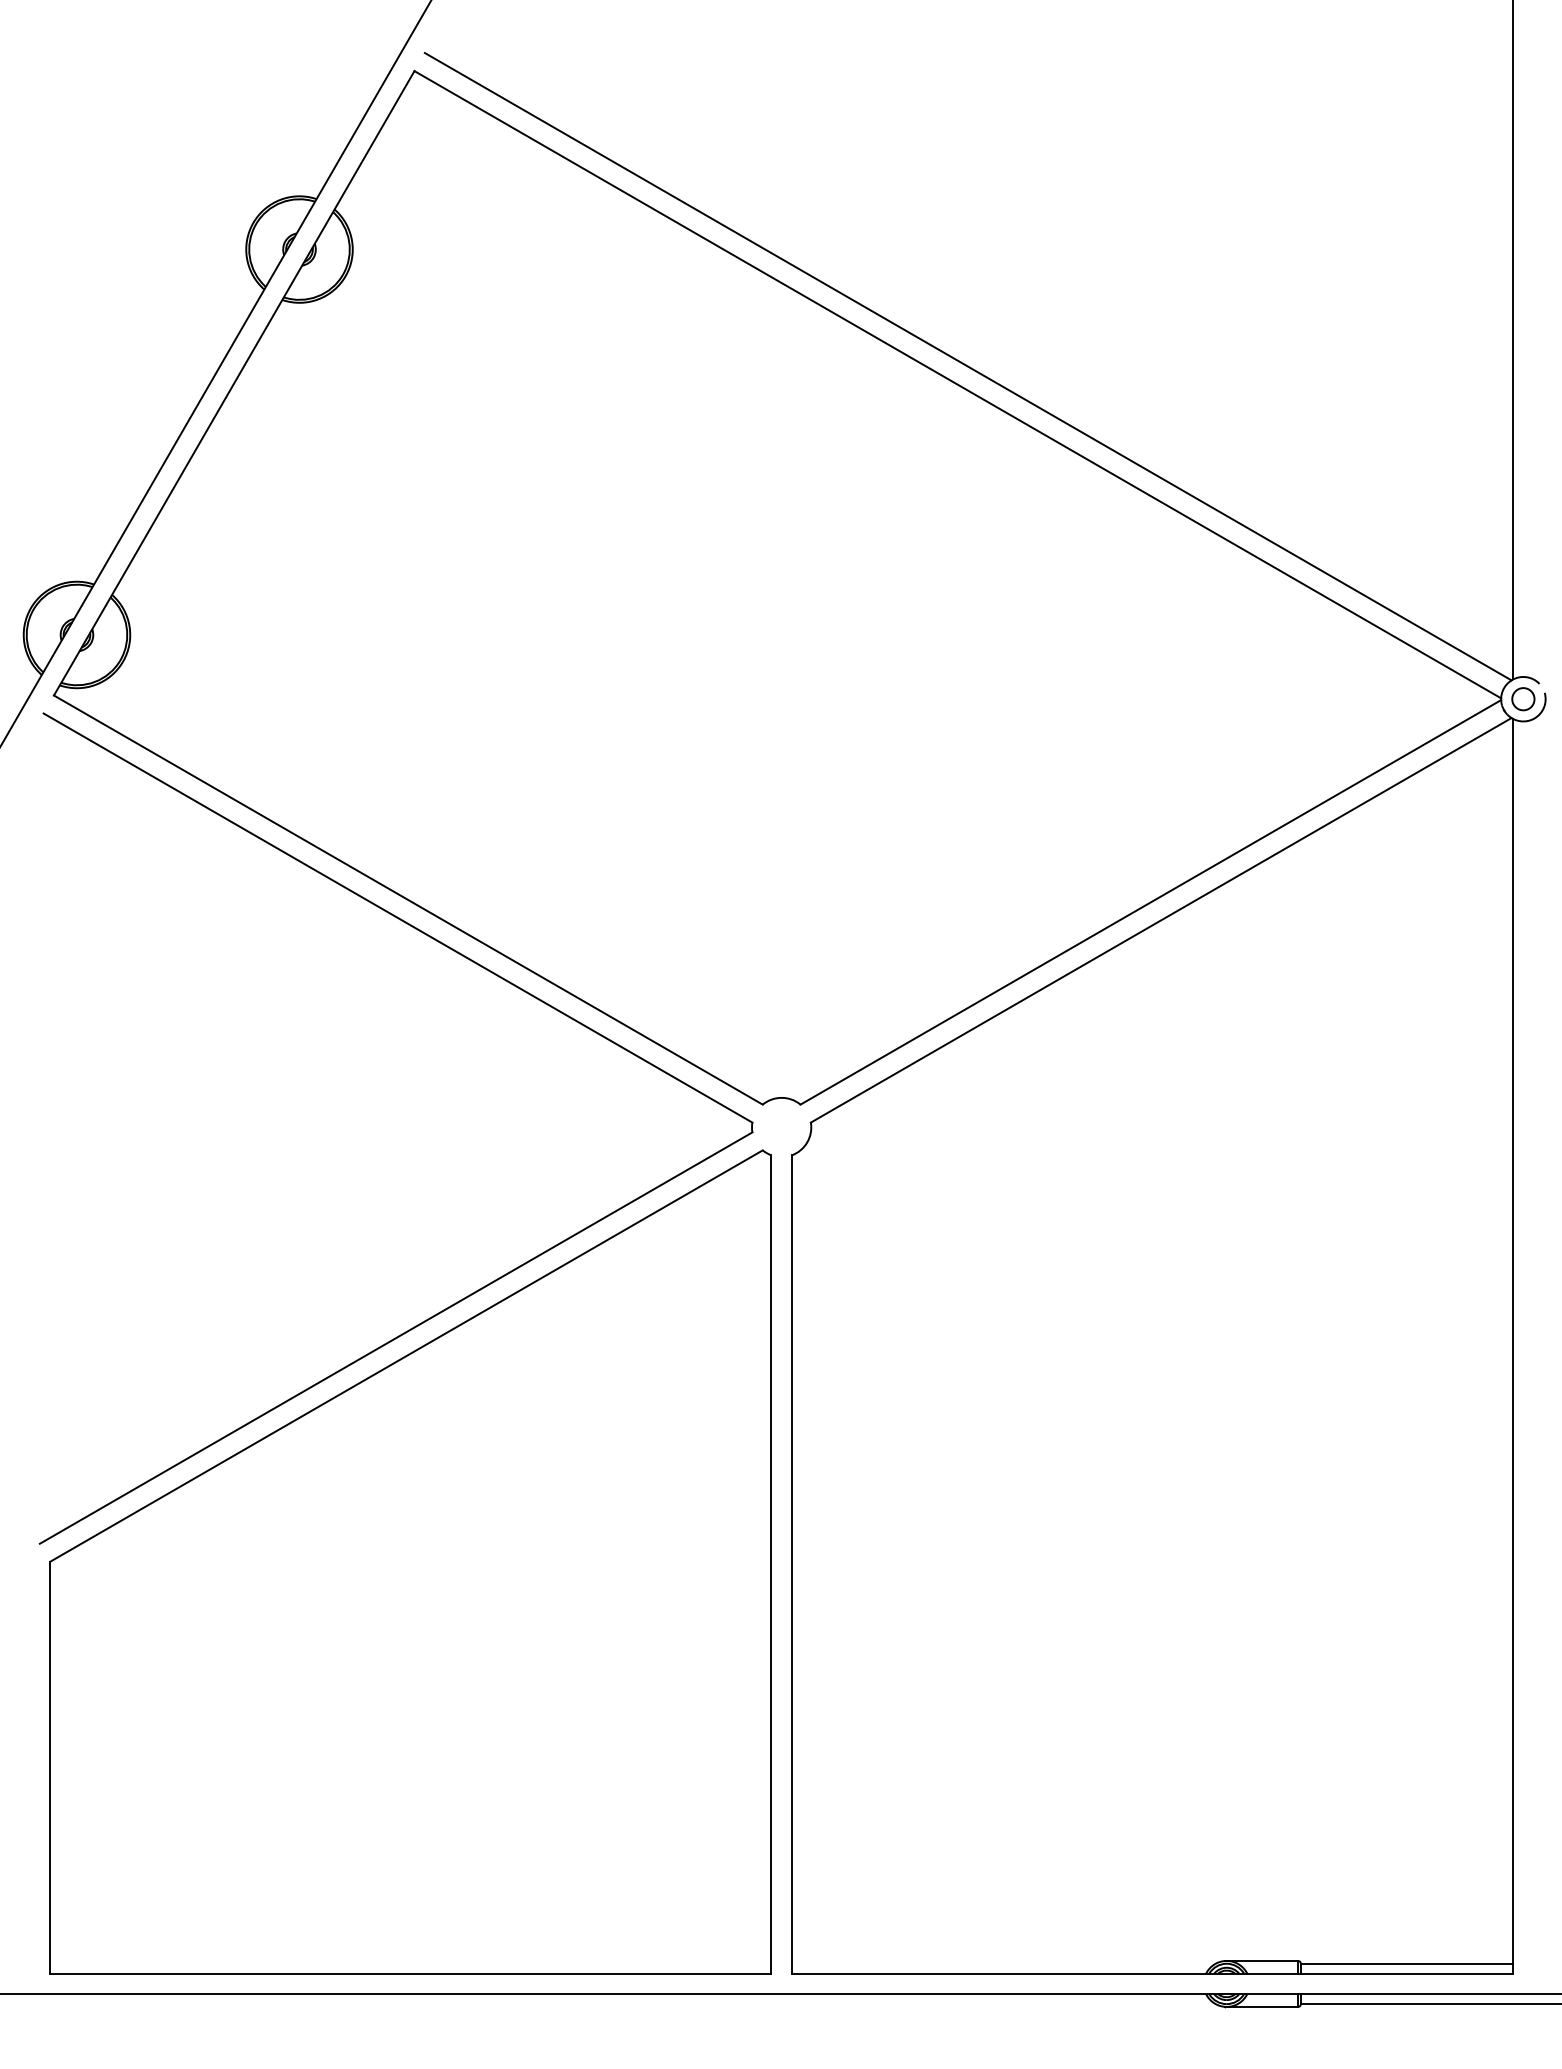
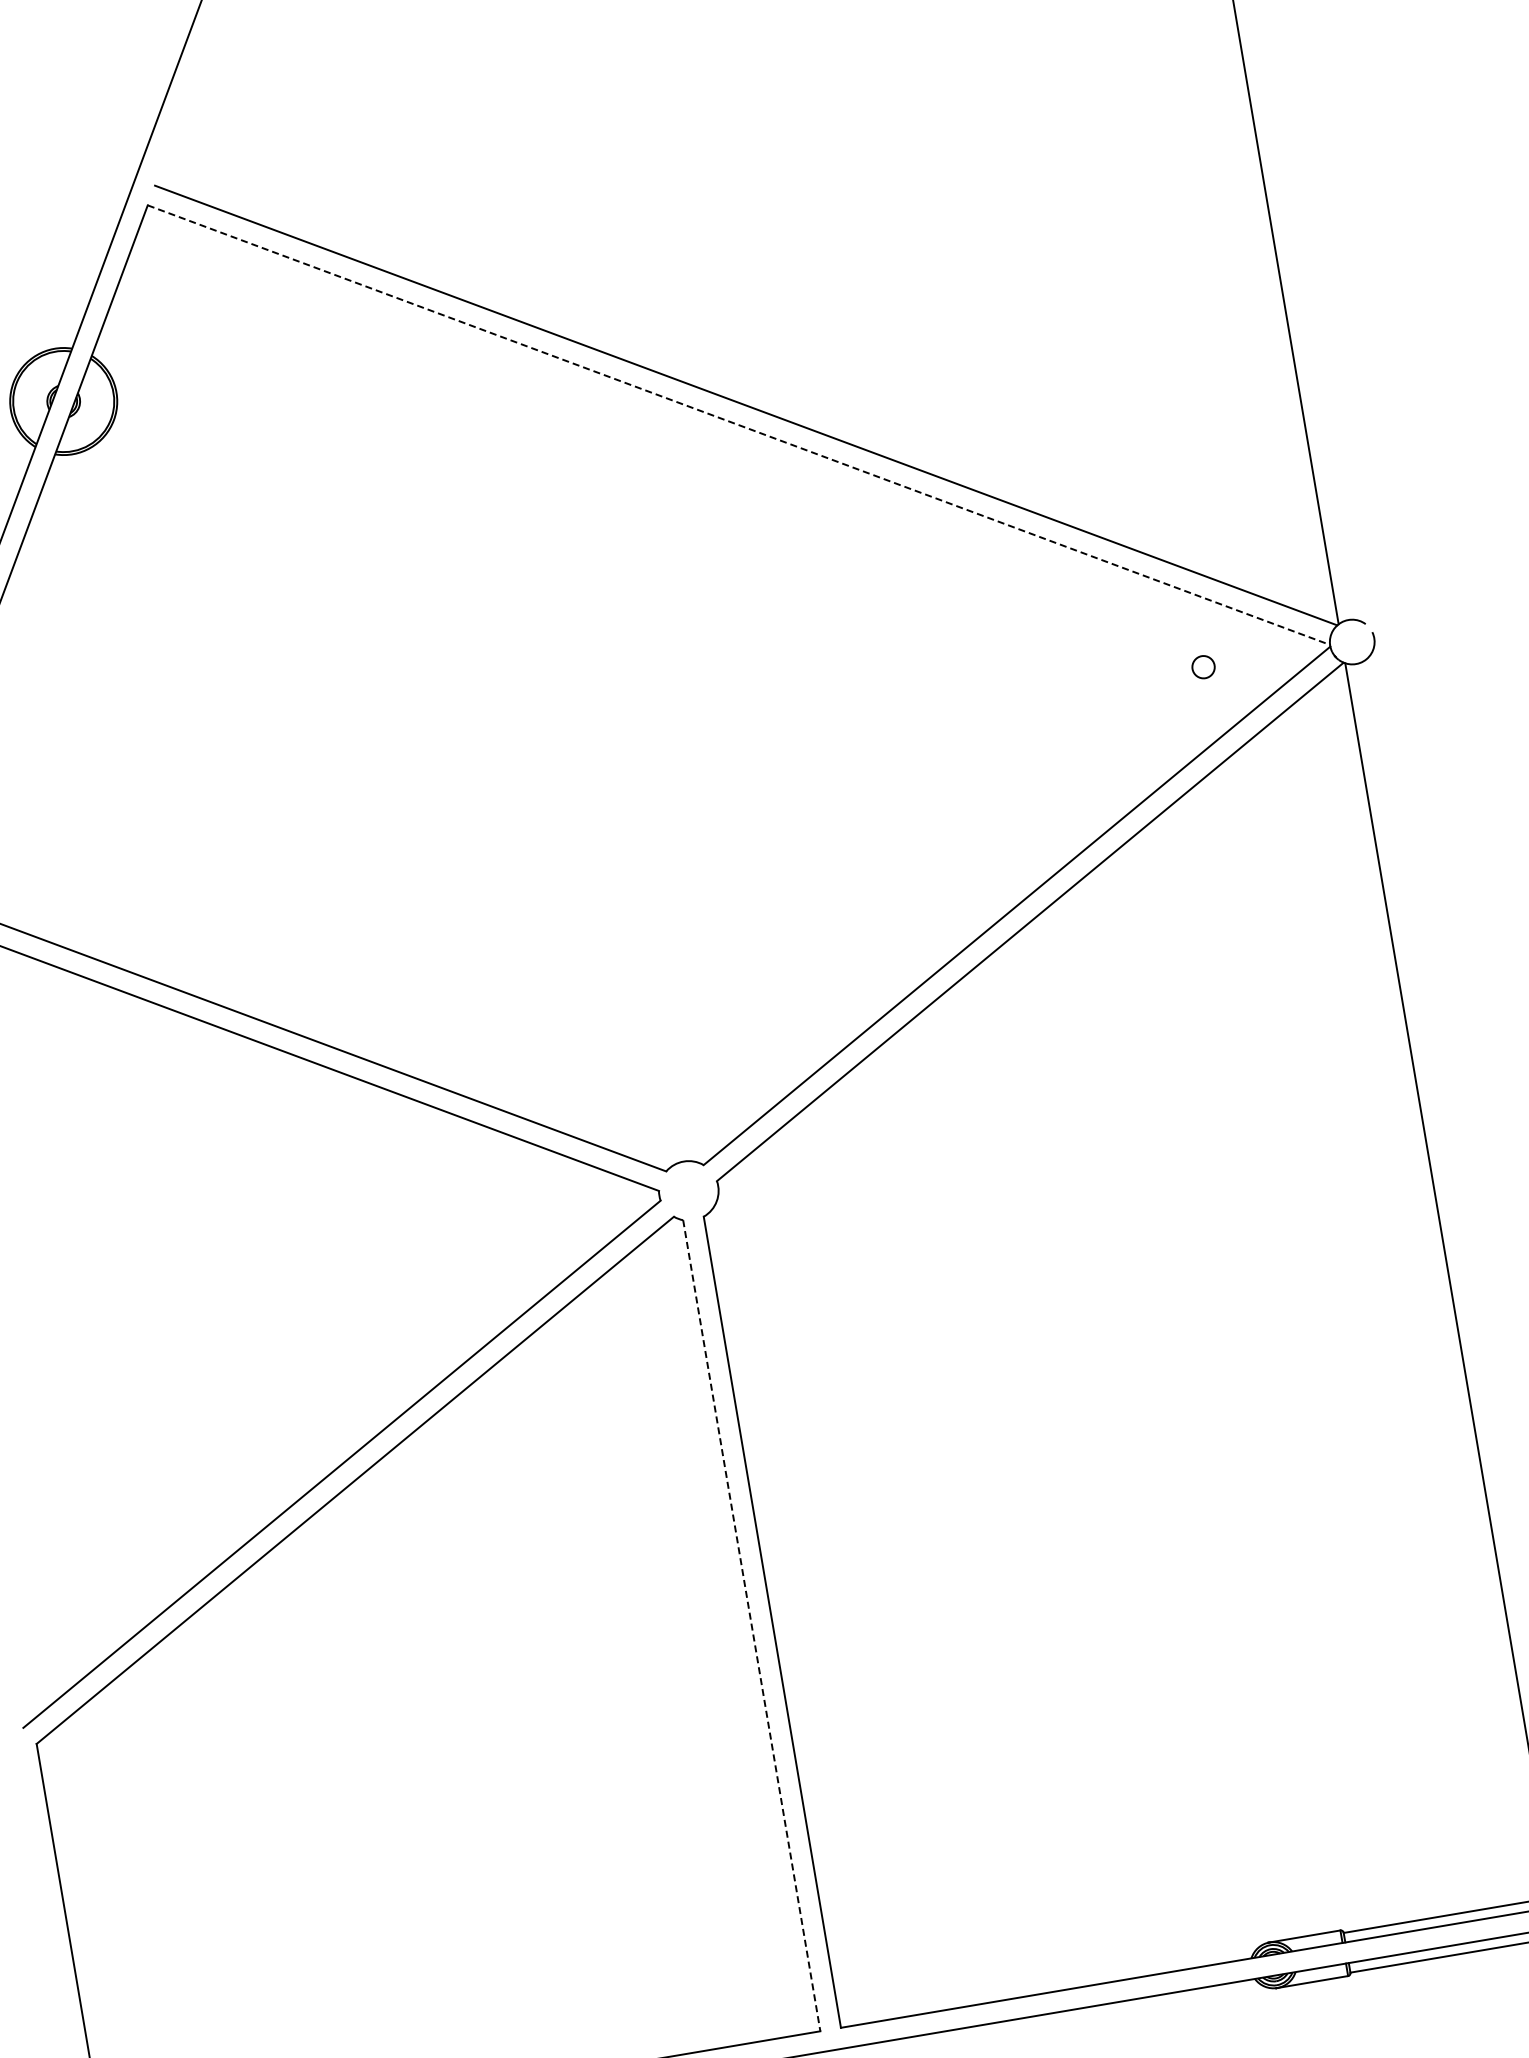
line: (958, 384) -> (739, 424), solid -> dashed
circle: (1523, 699) -> (1203, 667), moved
line: (771, 1564) -> (752, 1625), solid -> dashed

